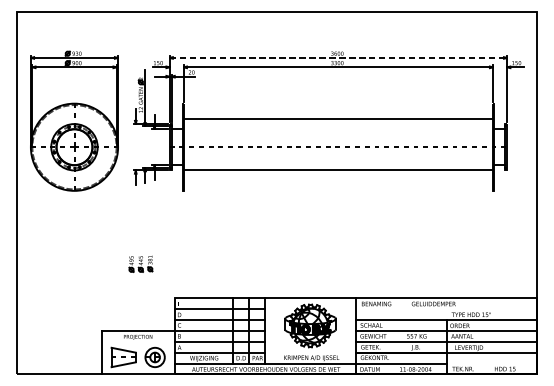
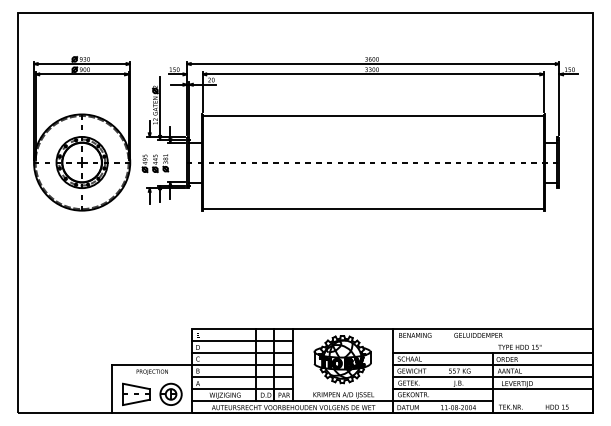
line: (338, 58) -> (373, 64), dashed -> solid
line: (337, 119) -> (372, 116), moved
line: (337, 169) -> (372, 209), moved
part: (141, 264) -> (155, 163), moved

